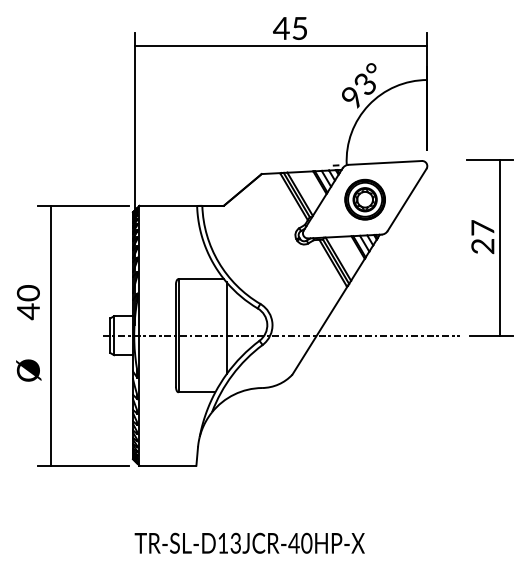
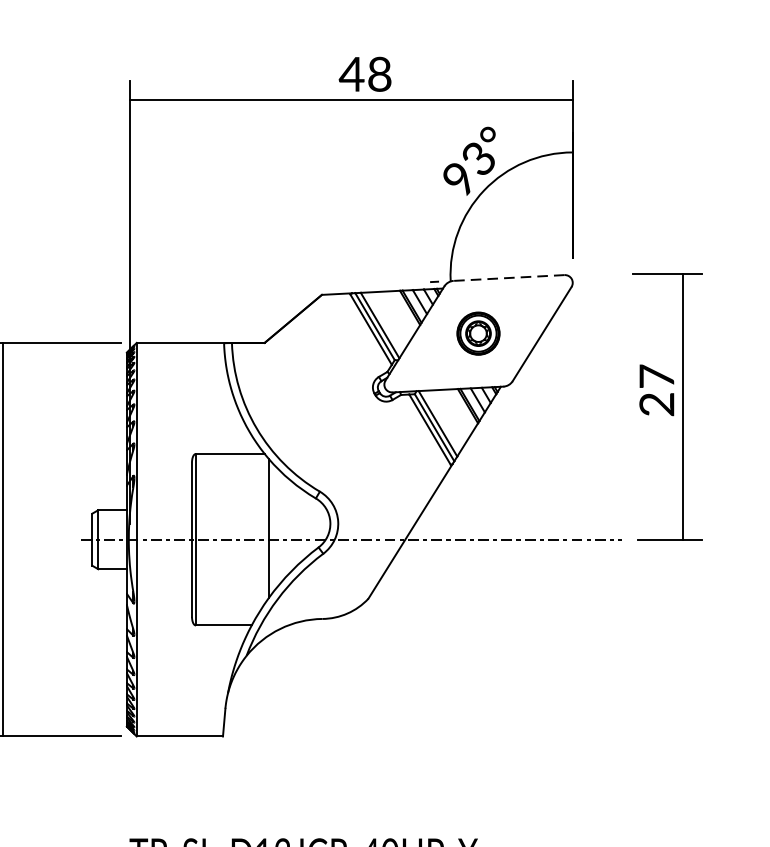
text: (299, 28) -> (379, 74), 45 -> 48
line: (385, 162) -> (509, 277), solid -> dashed
part: (364, 199) -> (477, 333), size x0.7

